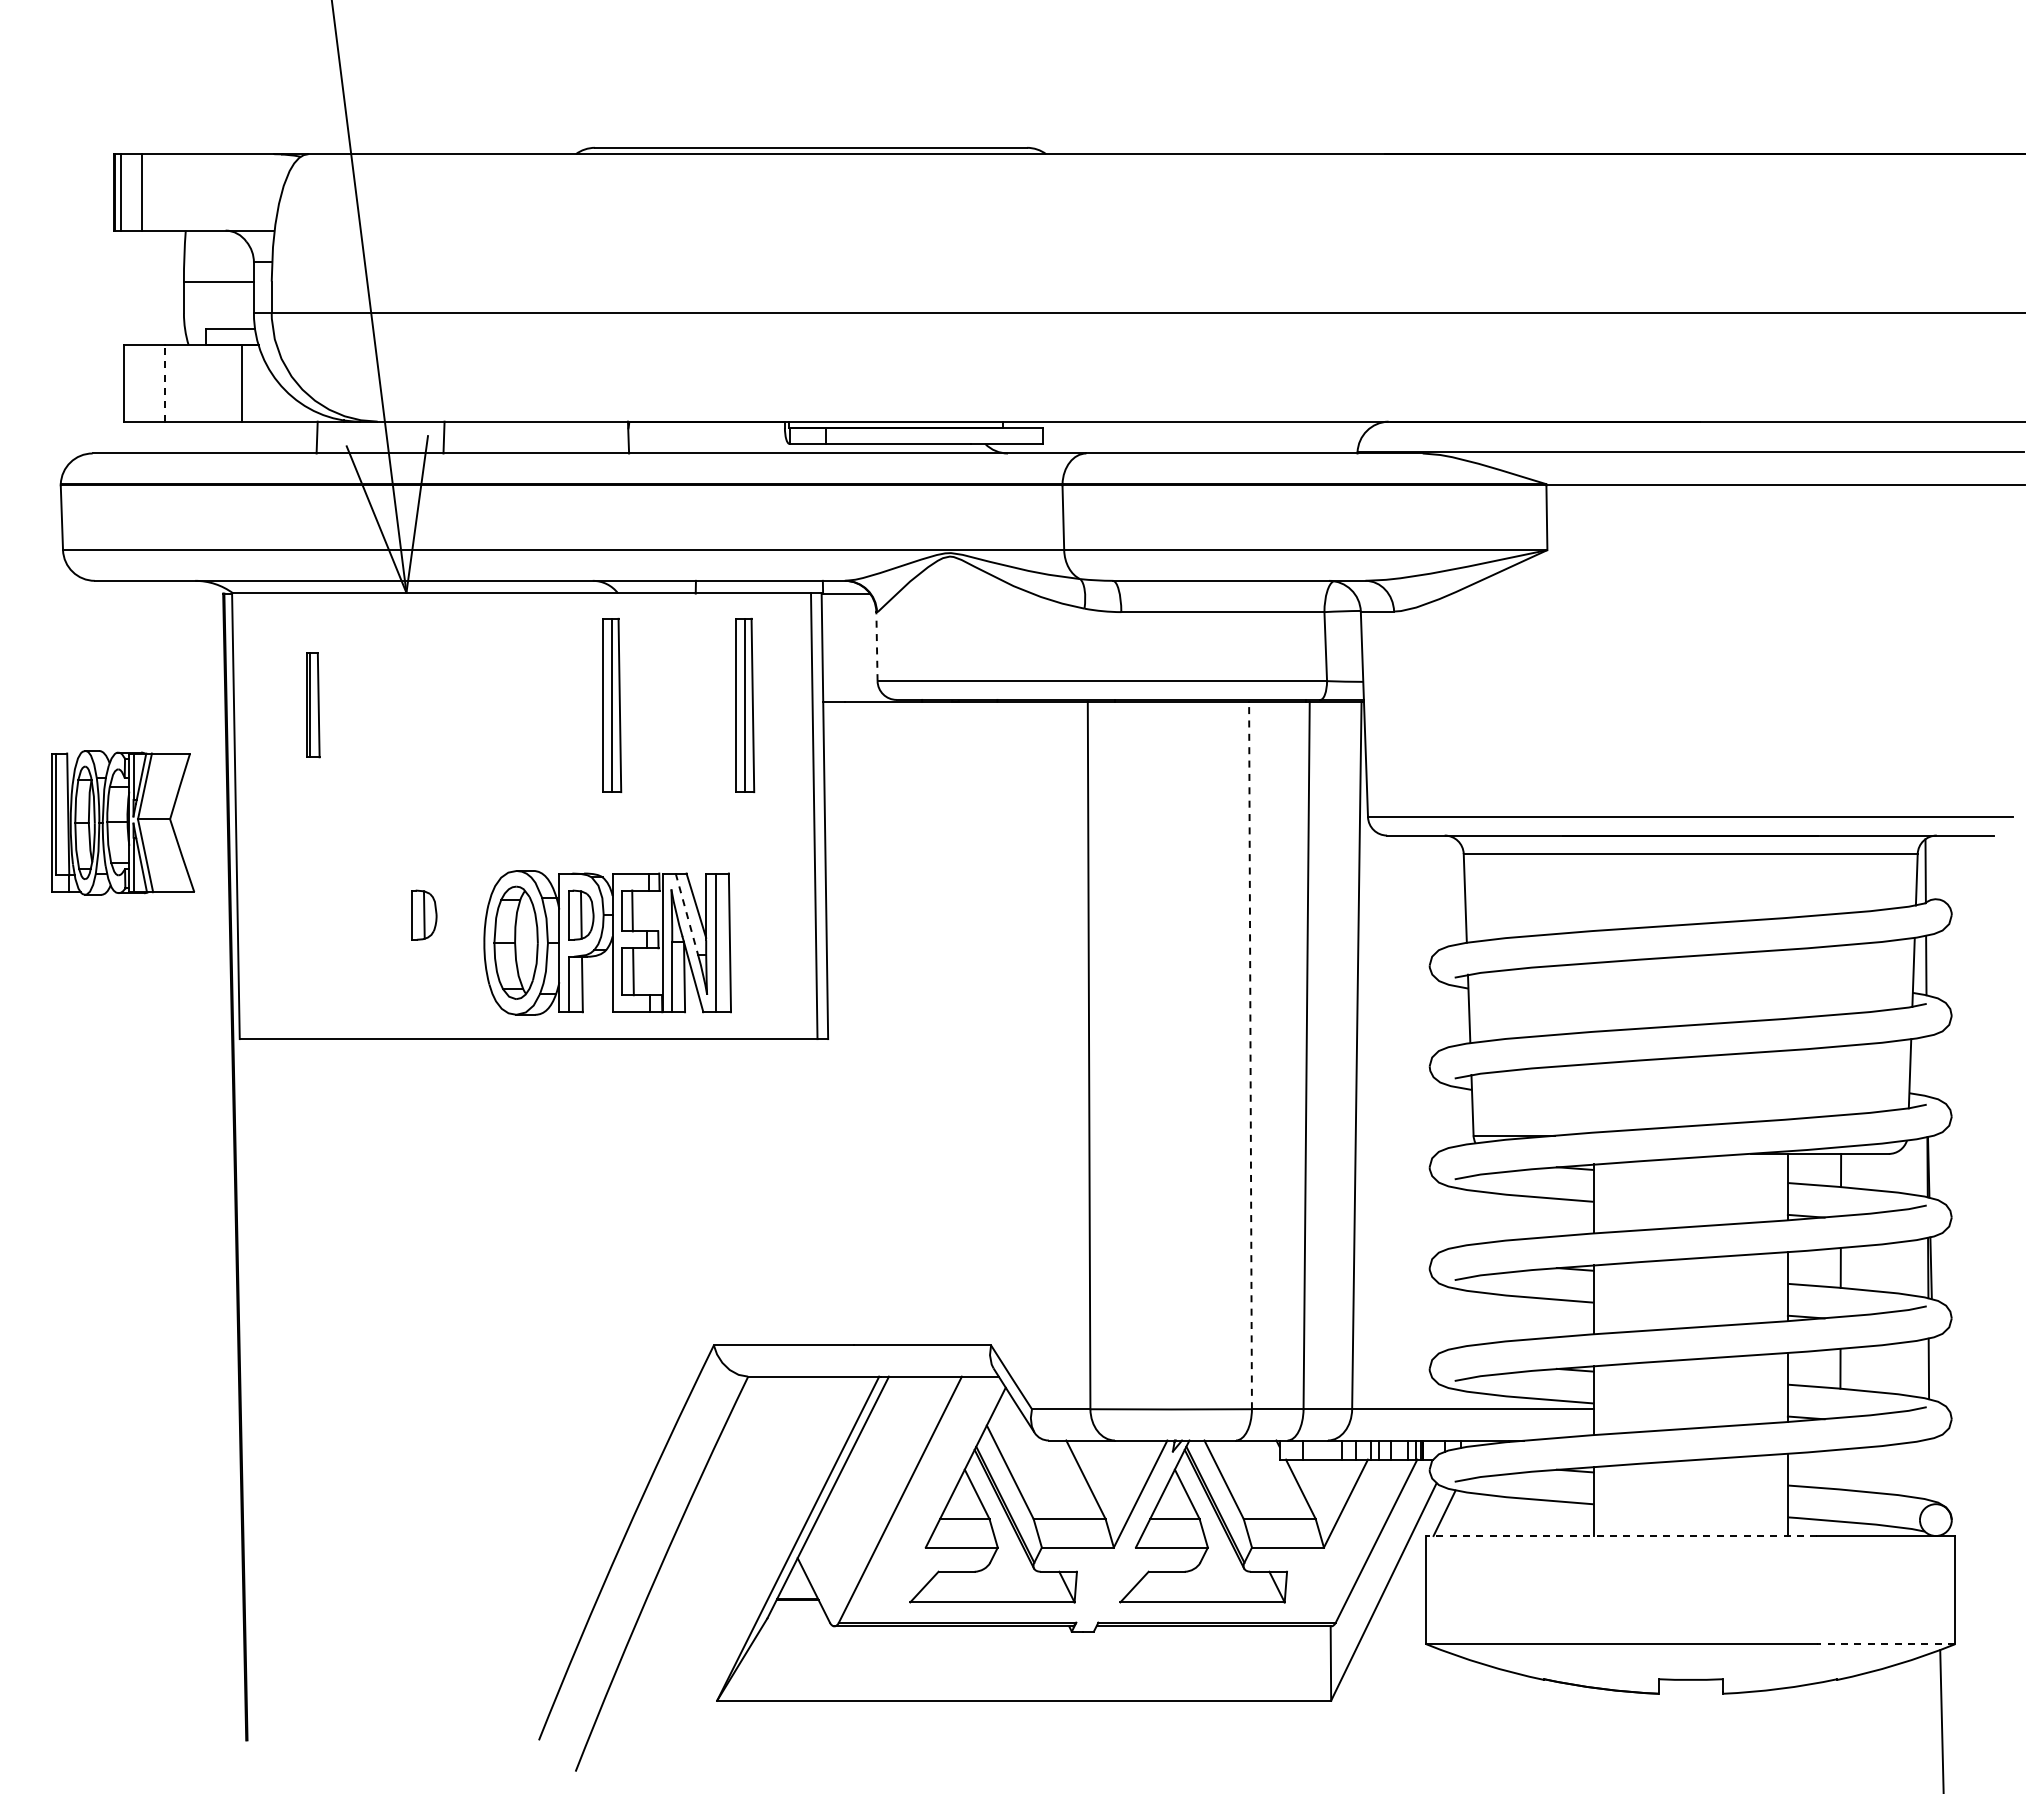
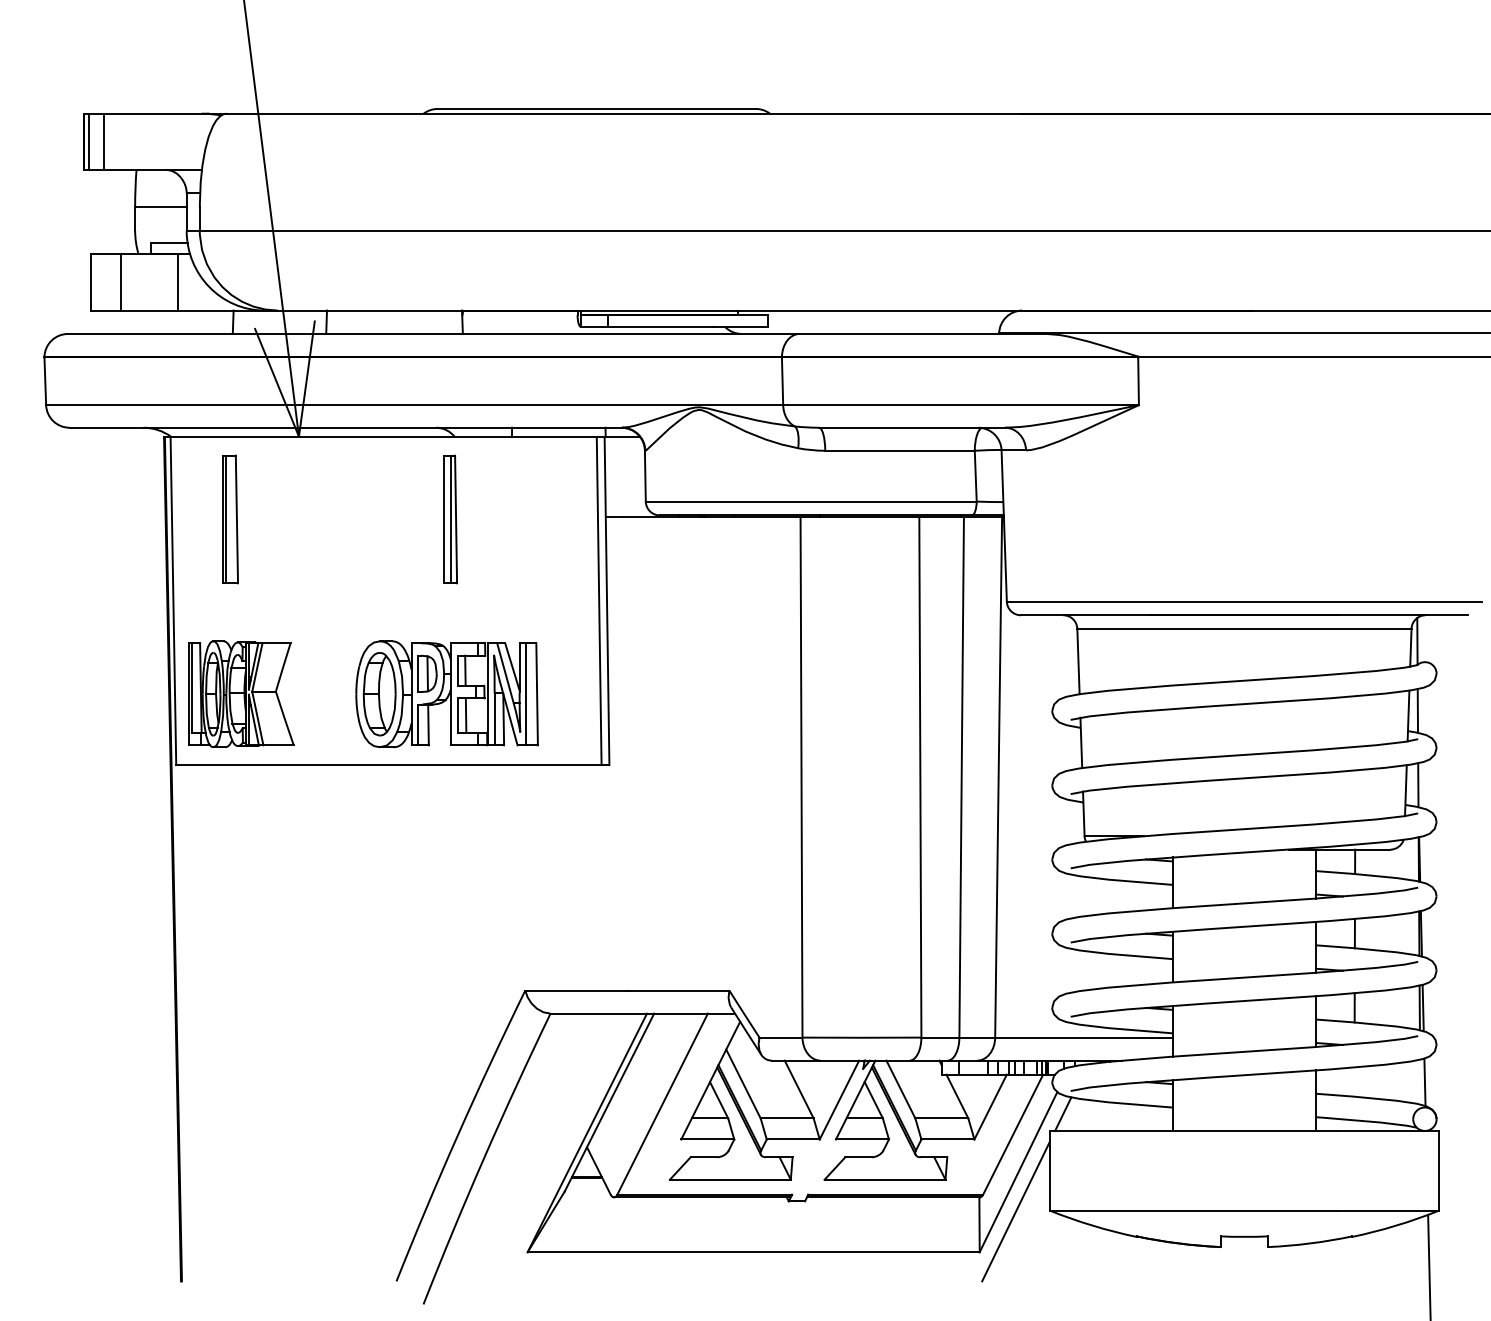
line: (164, 382) -> (120, 281), dashed -> solid
line: (876, 646) -> (645, 476), dashed -> solid
part: (313, 704) -> (230, 518), size x1.67
part: (745, 704) -> (548, 518), removed
part: (123, 822) -> (241, 693), moved
part: (424, 914) -> (312, 673), removed
line: (687, 914) -> (505, 673), dashed -> solid
line: (1250, 1055) -> (920, 777), dashed -> solid
line: (1926, 1066) -> (1418, 785), added
line: (1933, 1368) -> (1423, 1007), added
line: (1935, 1469) -> (1424, 1081), added
line: (1621, 1536) -> (1193, 1131), dashed -> solid
line: (1886, 1644) -> (1388, 1210), dashed -> solid
line: (1380, 1645) -> (1016, 1211), added

